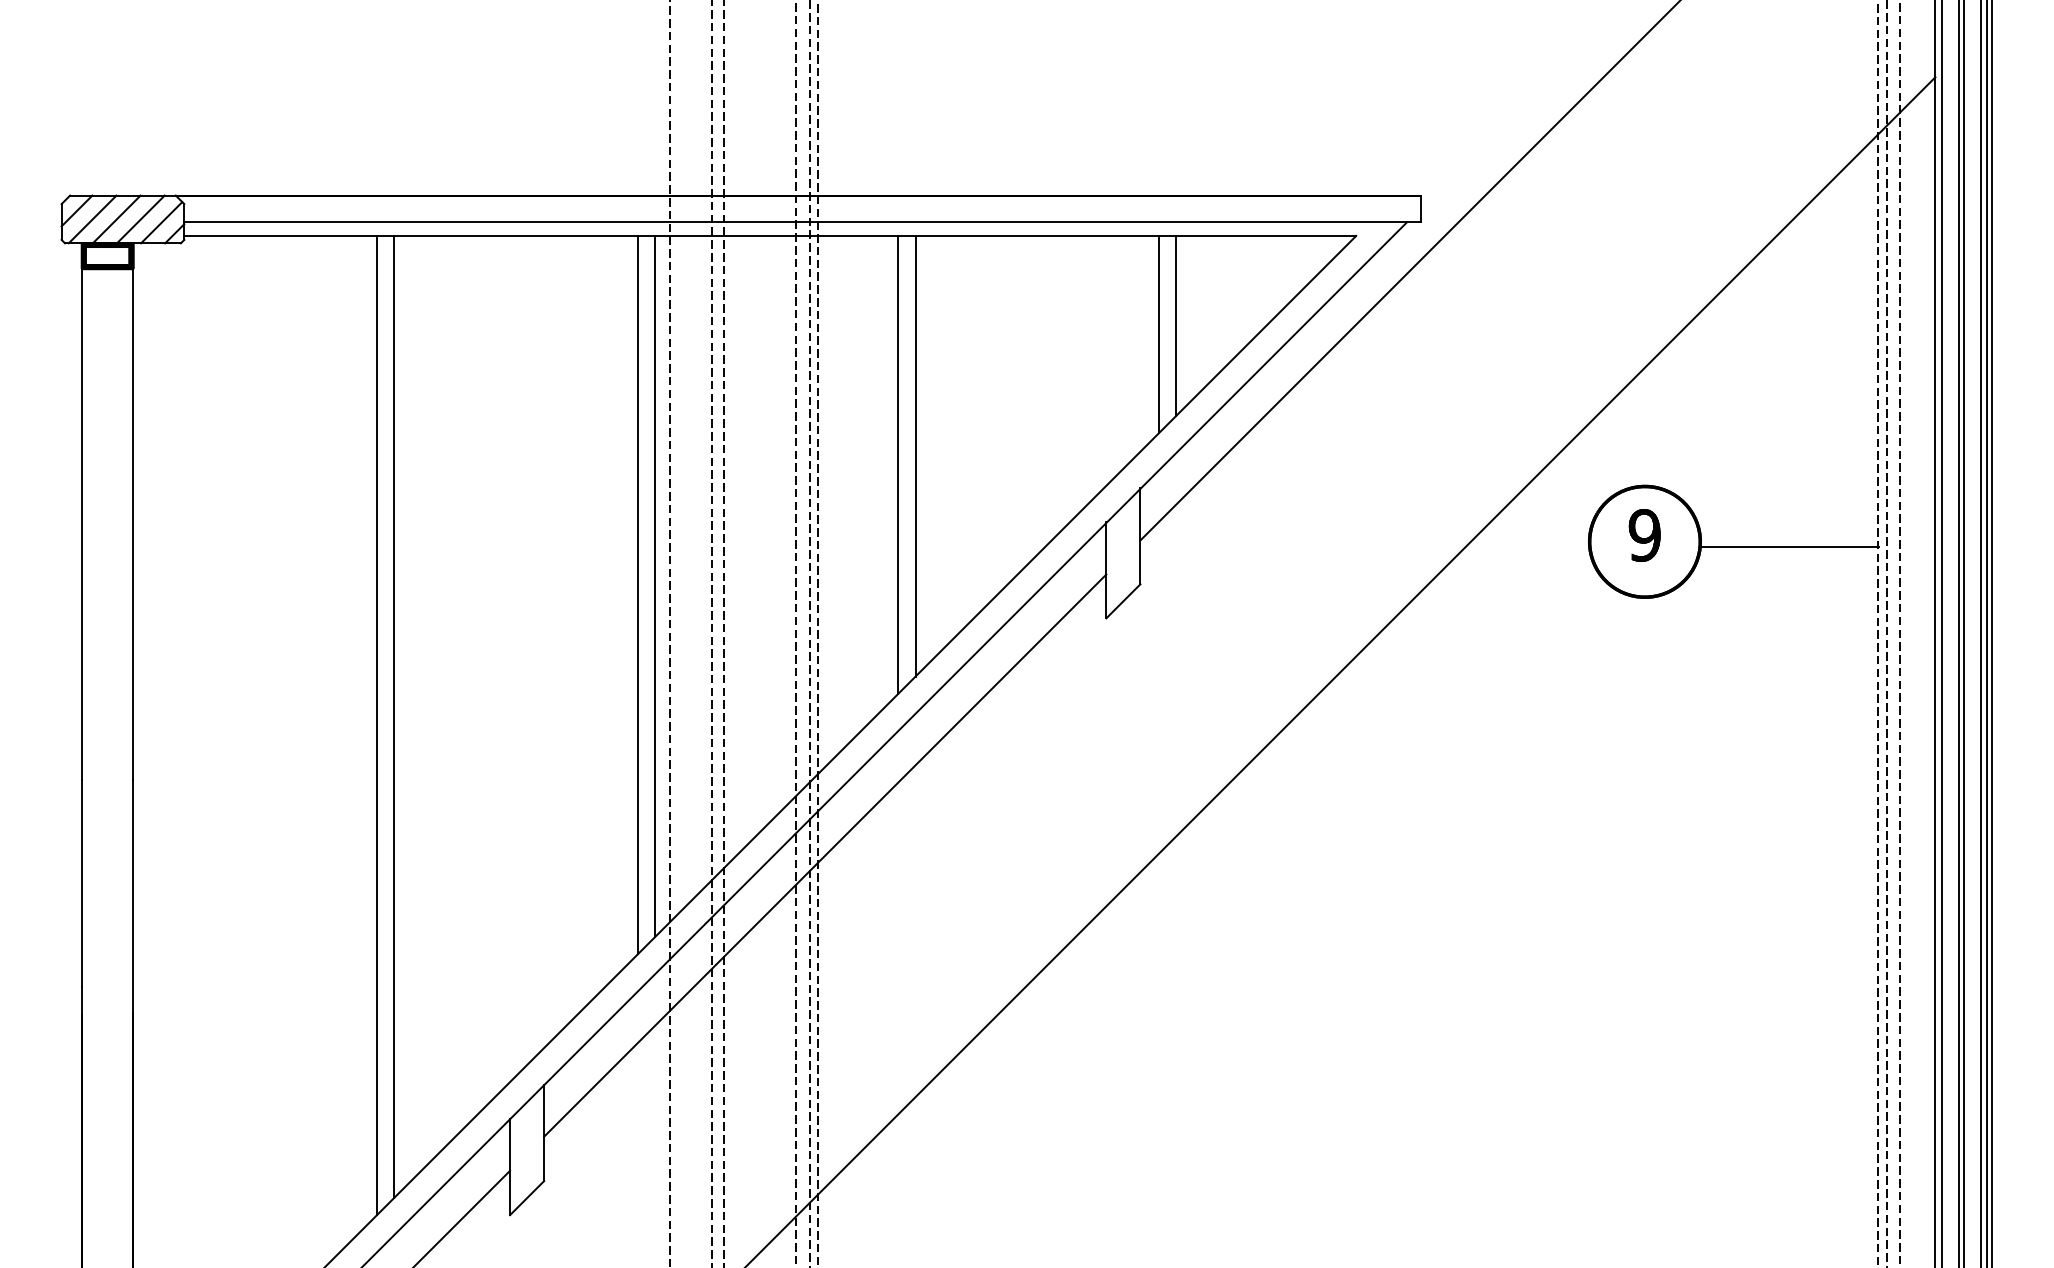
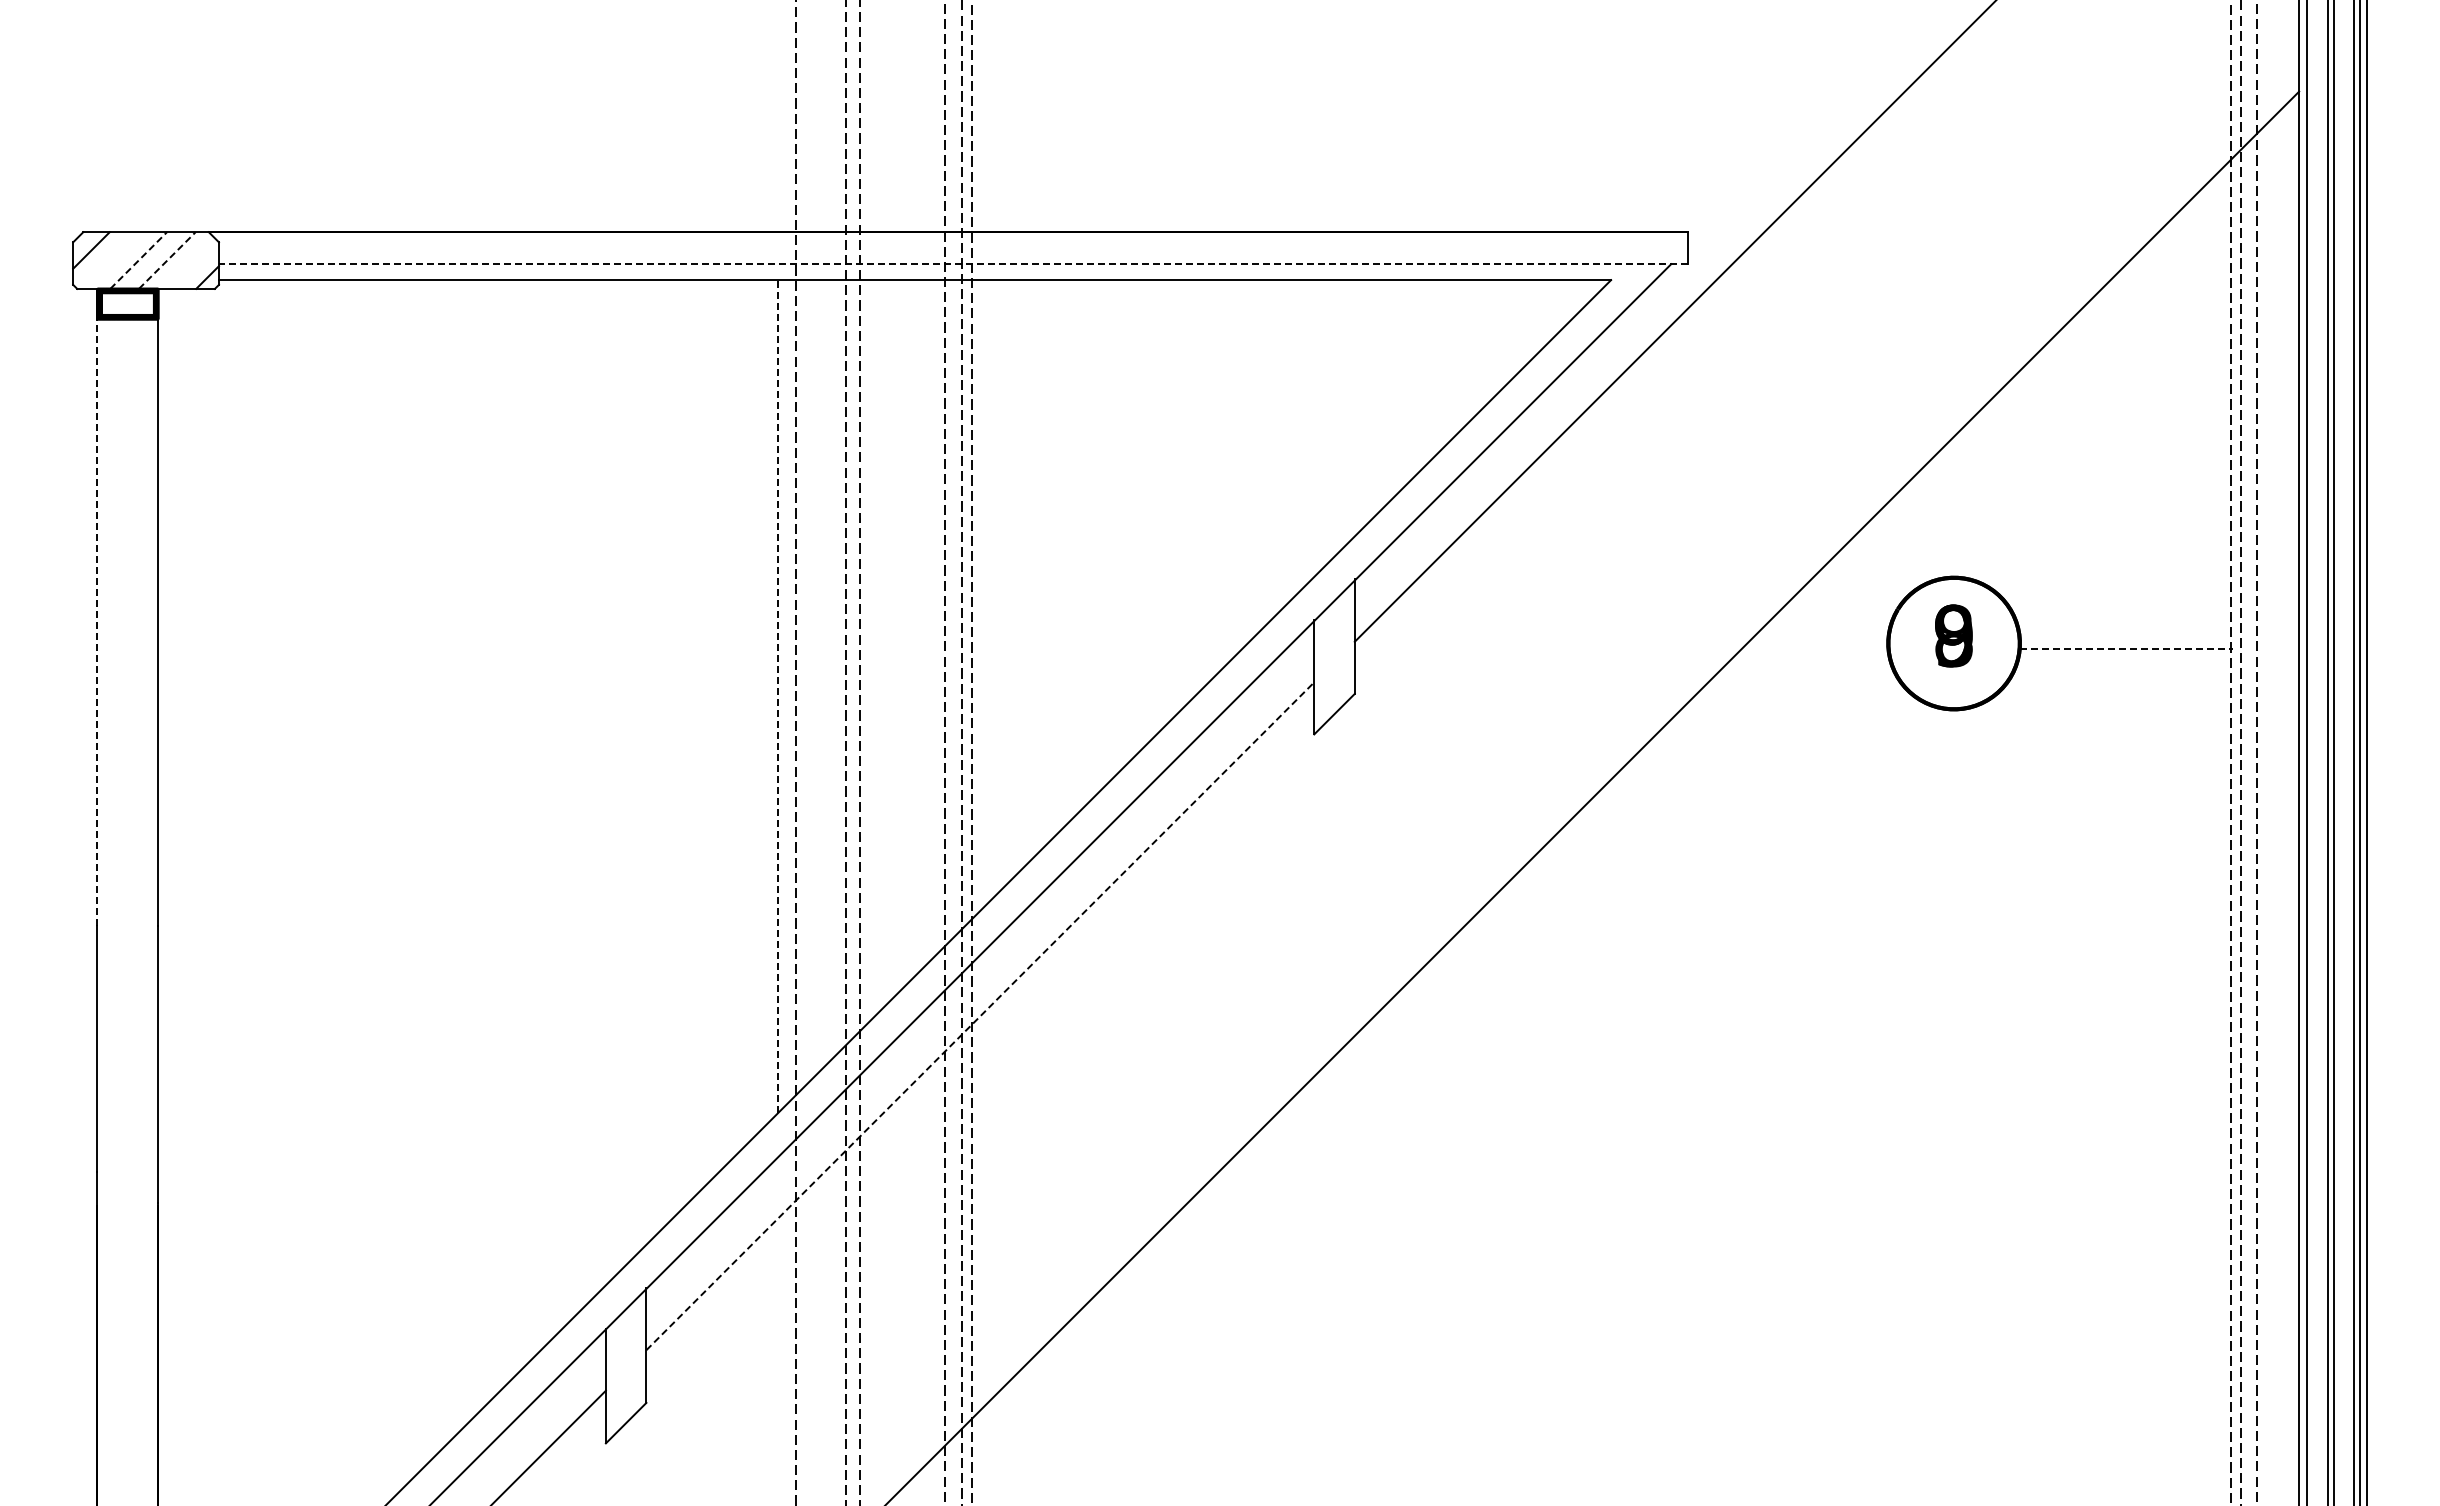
line: (92, 219) -> (109, 260), removed
line: (117, 219) -> (139, 260), solid -> dashed
line: (141, 219) -> (167, 260), solid -> dashed
line: (161, 221) -> (191, 263), removed
line: (802, 222) -> (953, 264), solid -> dashed
line: (1176, 325) -> (1397, 386), removed
line: (1159, 334) -> (1377, 397), removed
line: (915, 455) -> (1087, 541), removed
line: (898, 464) -> (1067, 551), removed
line: (82, 524) -> (97, 622), solid -> dashed
text: (1644, 535) -> (1953, 635), 9 -> 8
line: (1790, 546) -> (2126, 649), solid -> dashed
line: (654, 586) -> (777, 696), solid -> dashed
line: (637, 594) -> (757, 706), removed
line: (394, 716) -> (468, 851), removed
line: (376, 725) -> (447, 861), removed
line: (825, 854) -> (980, 1015), solid -> dashed

